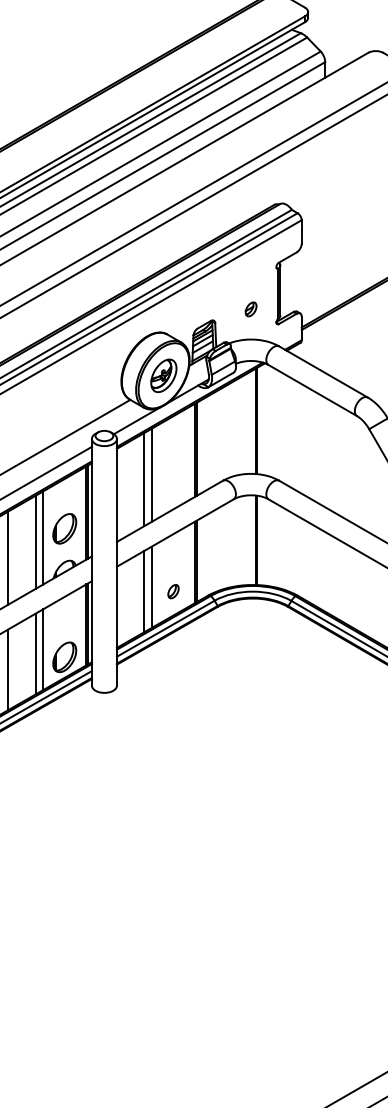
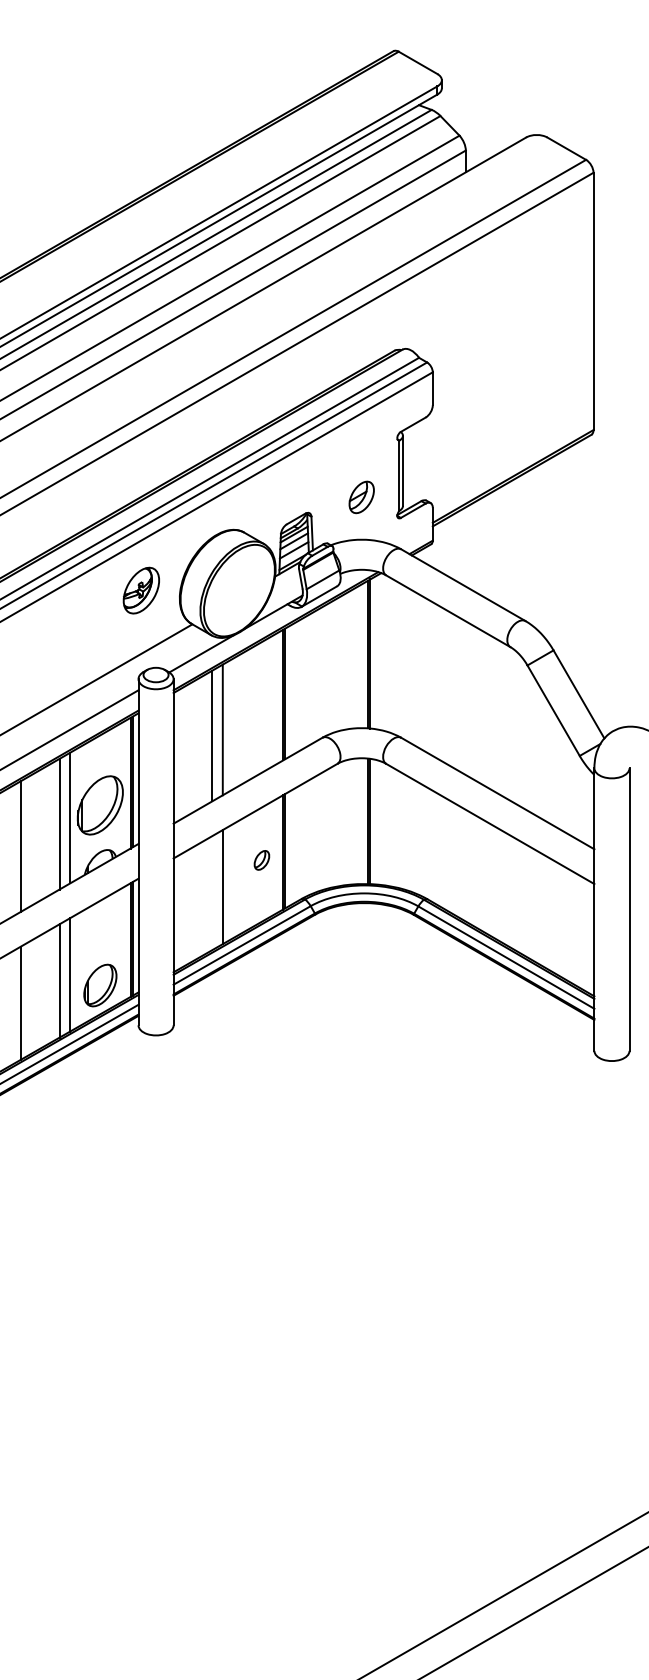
part: (250, 309) -> (361, 497), size x1.6
part: (163, 375) -> (140, 590), moved
part: (64, 528) -> (100, 804), size x1.4
line: (144, 591) -> (212, 893), removed
part: (173, 591) -> (261, 860), moved

